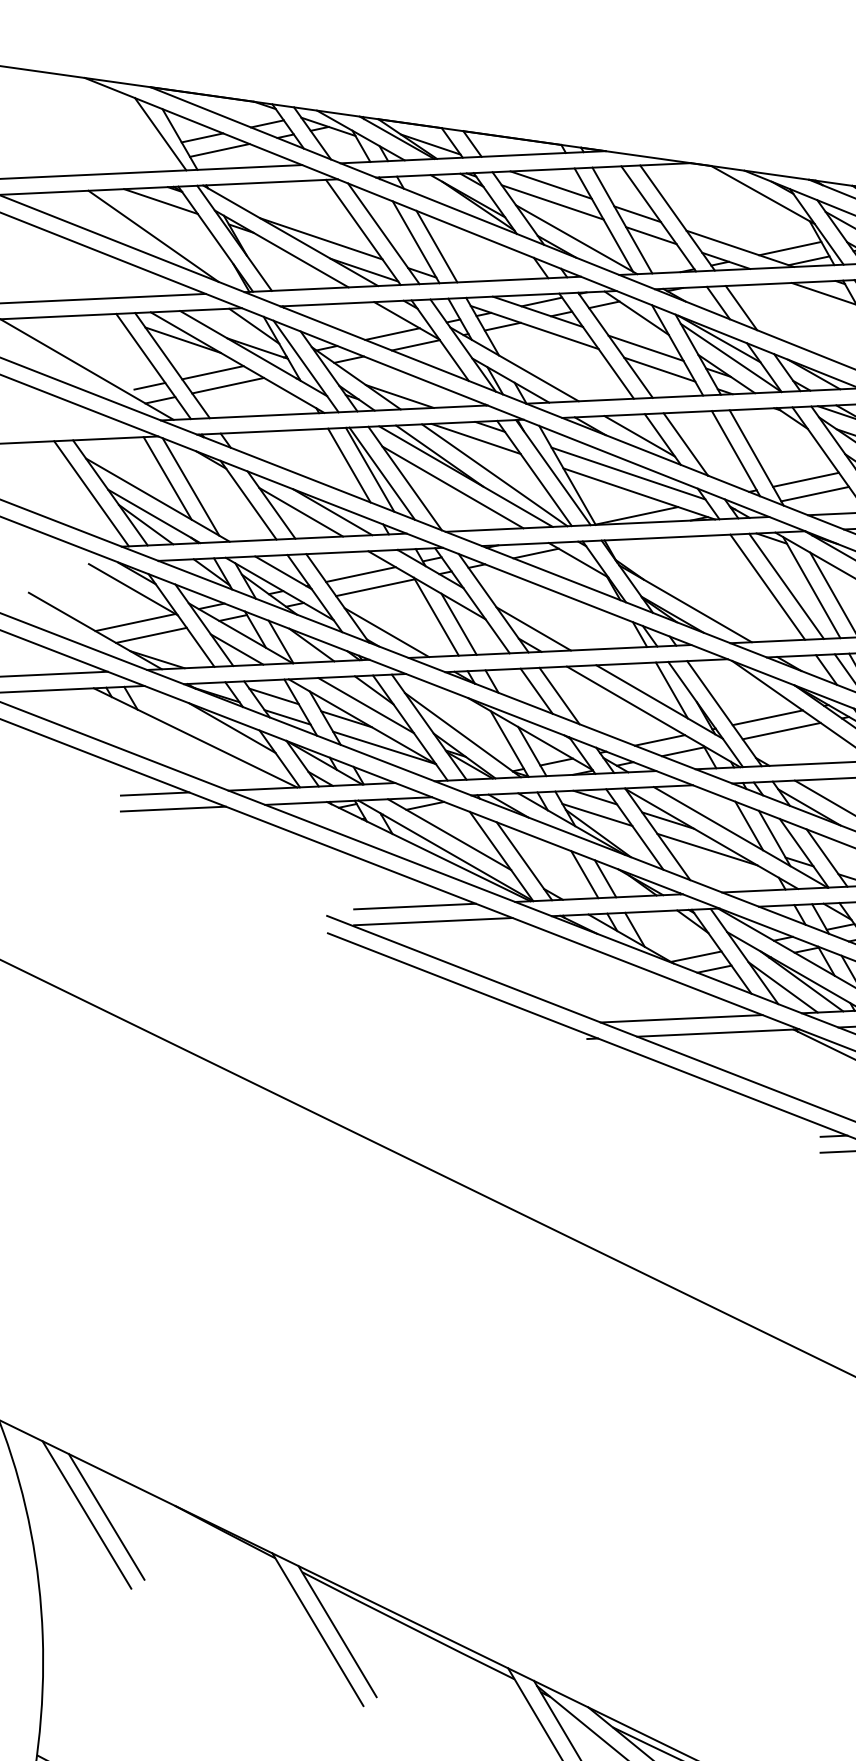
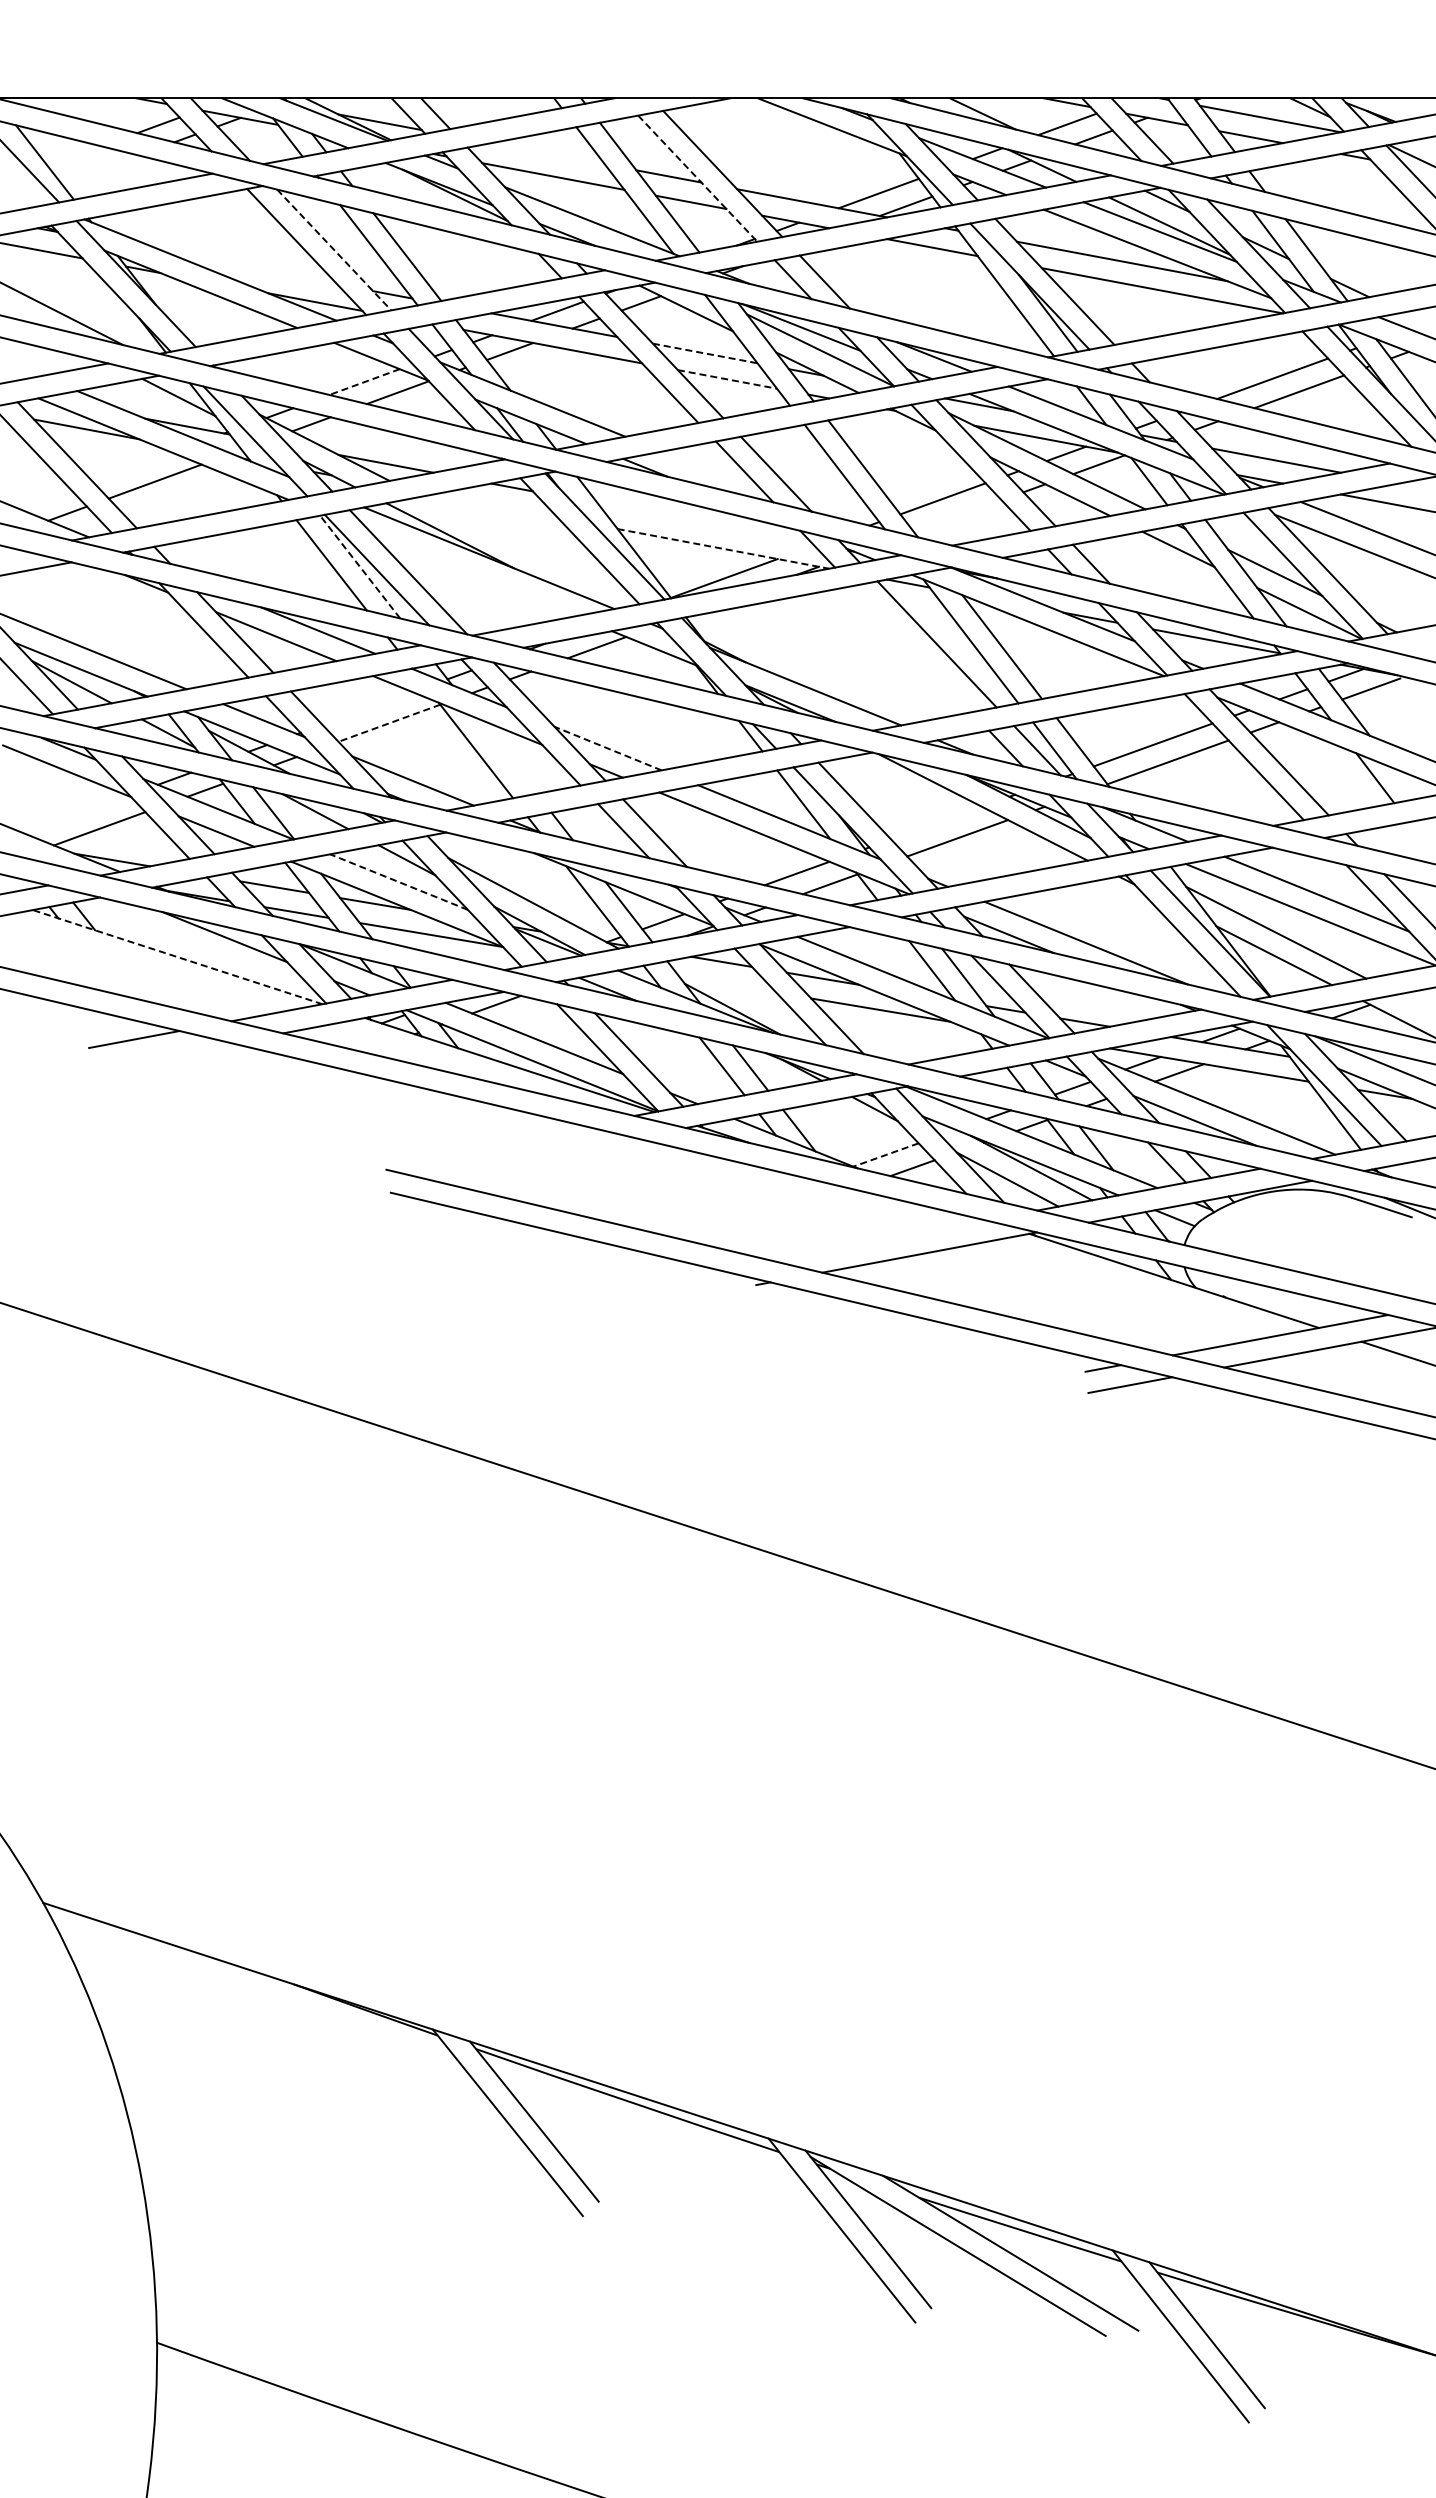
line: (202, 138) -> (74, 156), removed
line: (219, 150) -> (99, 169), removed
line: (550, 184) -> (547, 153), removed
line: (658, 218) -> (697, 178), solid -> dashed
line: (383, 234) -> (334, 250), solid -> dashed
line: (321, 238) -> (251, 268), removed
line: (392, 334) -> (364, 382), solid -> dashed
line: (646, 348) -> (705, 353), solid -> dashed
line: (659, 369) -> (727, 379), solid -> dashed
line: (213, 372) -> (132, 466), removed
line: (149, 385) -> (50, 496), removed
line: (639, 435) -> (713, 471), removed
line: (476, 438) -> (495, 505), removed
line: (369, 469) -> (359, 566), solid -> dashed
line: (627, 473) -> (704, 523), removed
line: (494, 474) -> (526, 550), removed
line: (167, 478) -> (91, 616), removed
line: (190, 486) -> (124, 623), removed
line: (452, 486) -> (473, 574), removed
line: (639, 493) -> (723, 548), solid -> dashed
line: (814, 494) -> (957, 516), removed
line: (360, 574) -> (367, 708), removed
line: (374, 587) -> (388, 723), solid -> dashed
line: (767, 587) -> (911, 649), removed
line: (135, 622) -> (75, 814), removed
line: (459, 623) -> (507, 755), removed
line: (534, 628) -> (608, 748), solid -> dashed
line: (365, 705) -> (398, 881), solid -> dashed
line: (767, 717) -> (936, 822), removed
line: (195, 738) -> (177, 957), solid -> dashed
line: (173, 809) -> (161, 1056), removed
line: (597, 814) -> (727, 984), removed
line: (414, 906) -> (501, 1140), removed
line: (433, 921) -> (529, 1157), removed
line: (696, 957) -> (886, 1155), solid -> dashed
line: (681, 1018) -> (878, 1240), removed
line: (86, 1515) -> (178, 2013), removed
line: (106, 1516) -> (205, 2011), removed

